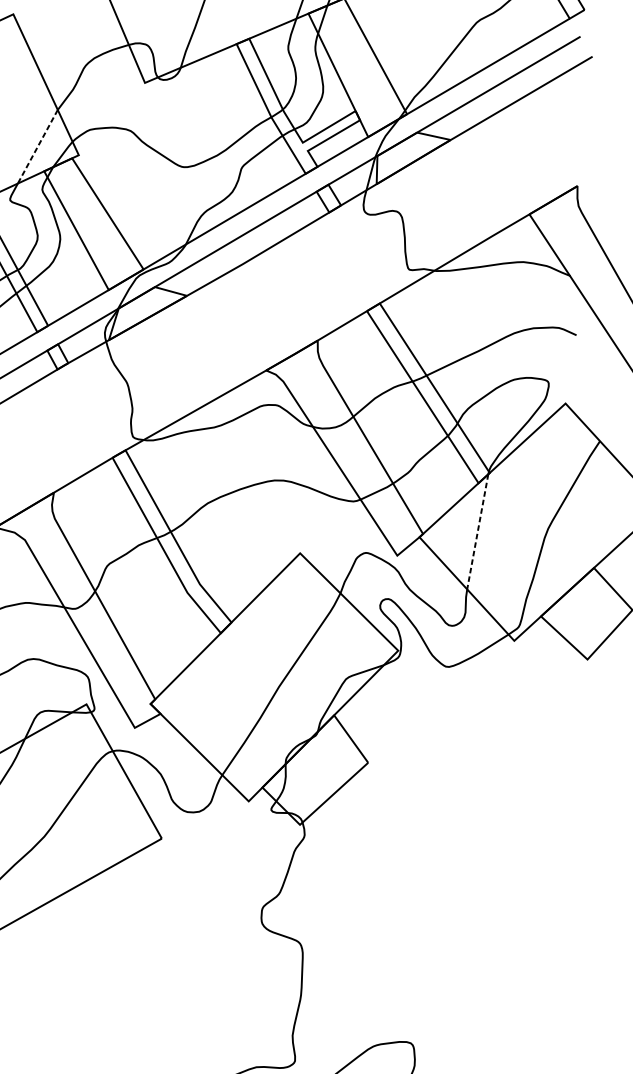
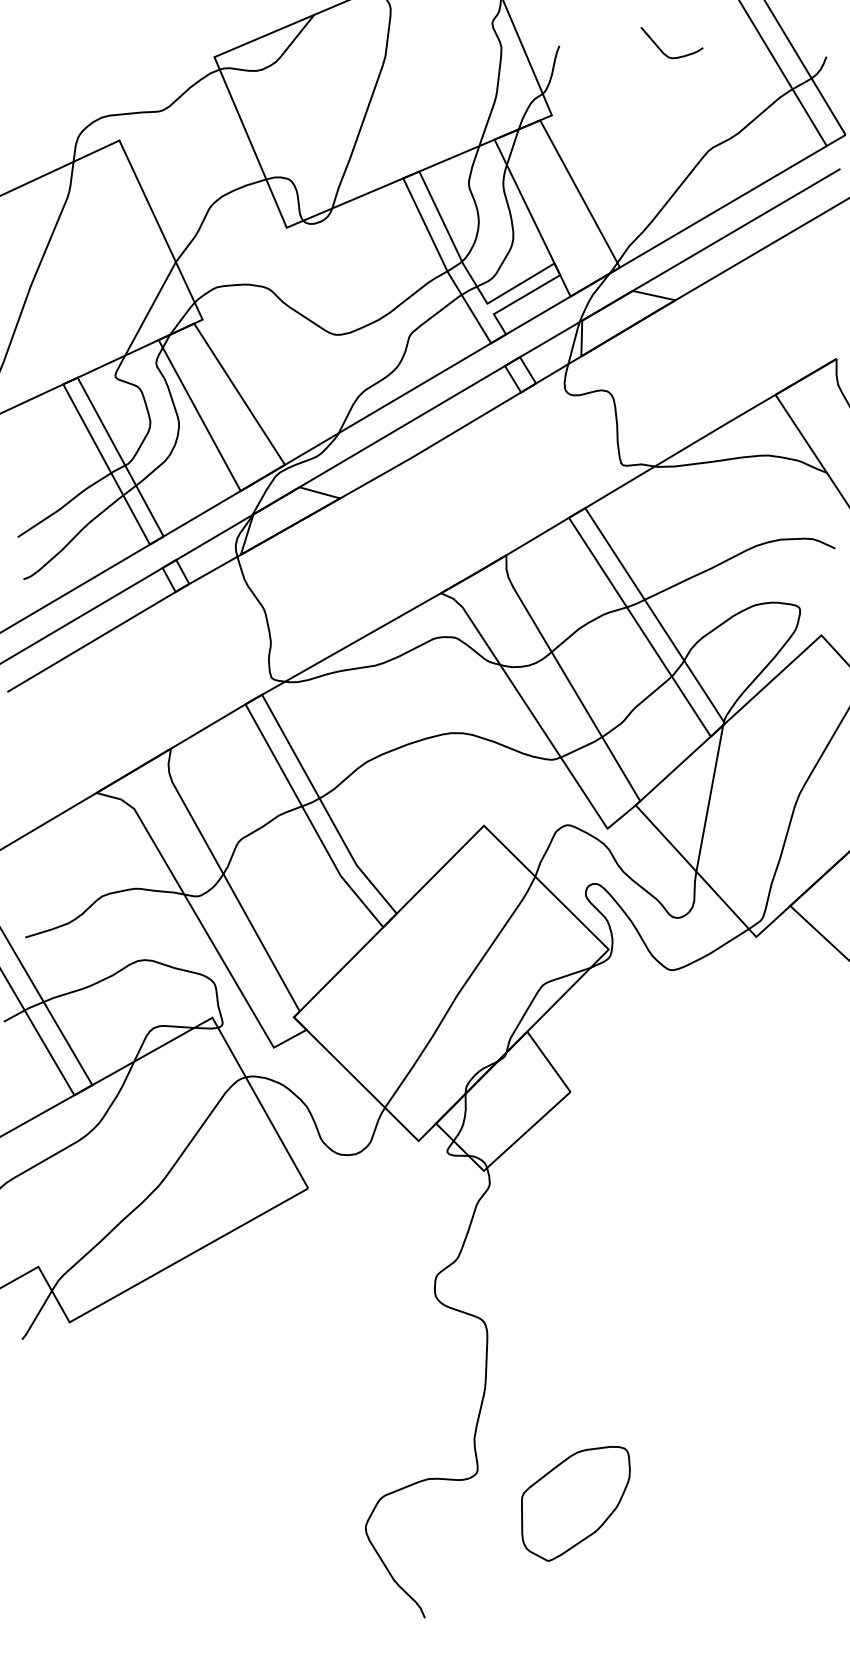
line: (37, 147) -> (150, 309), dashed -> solid
line: (477, 531) -> (709, 798), dashed -> solid

